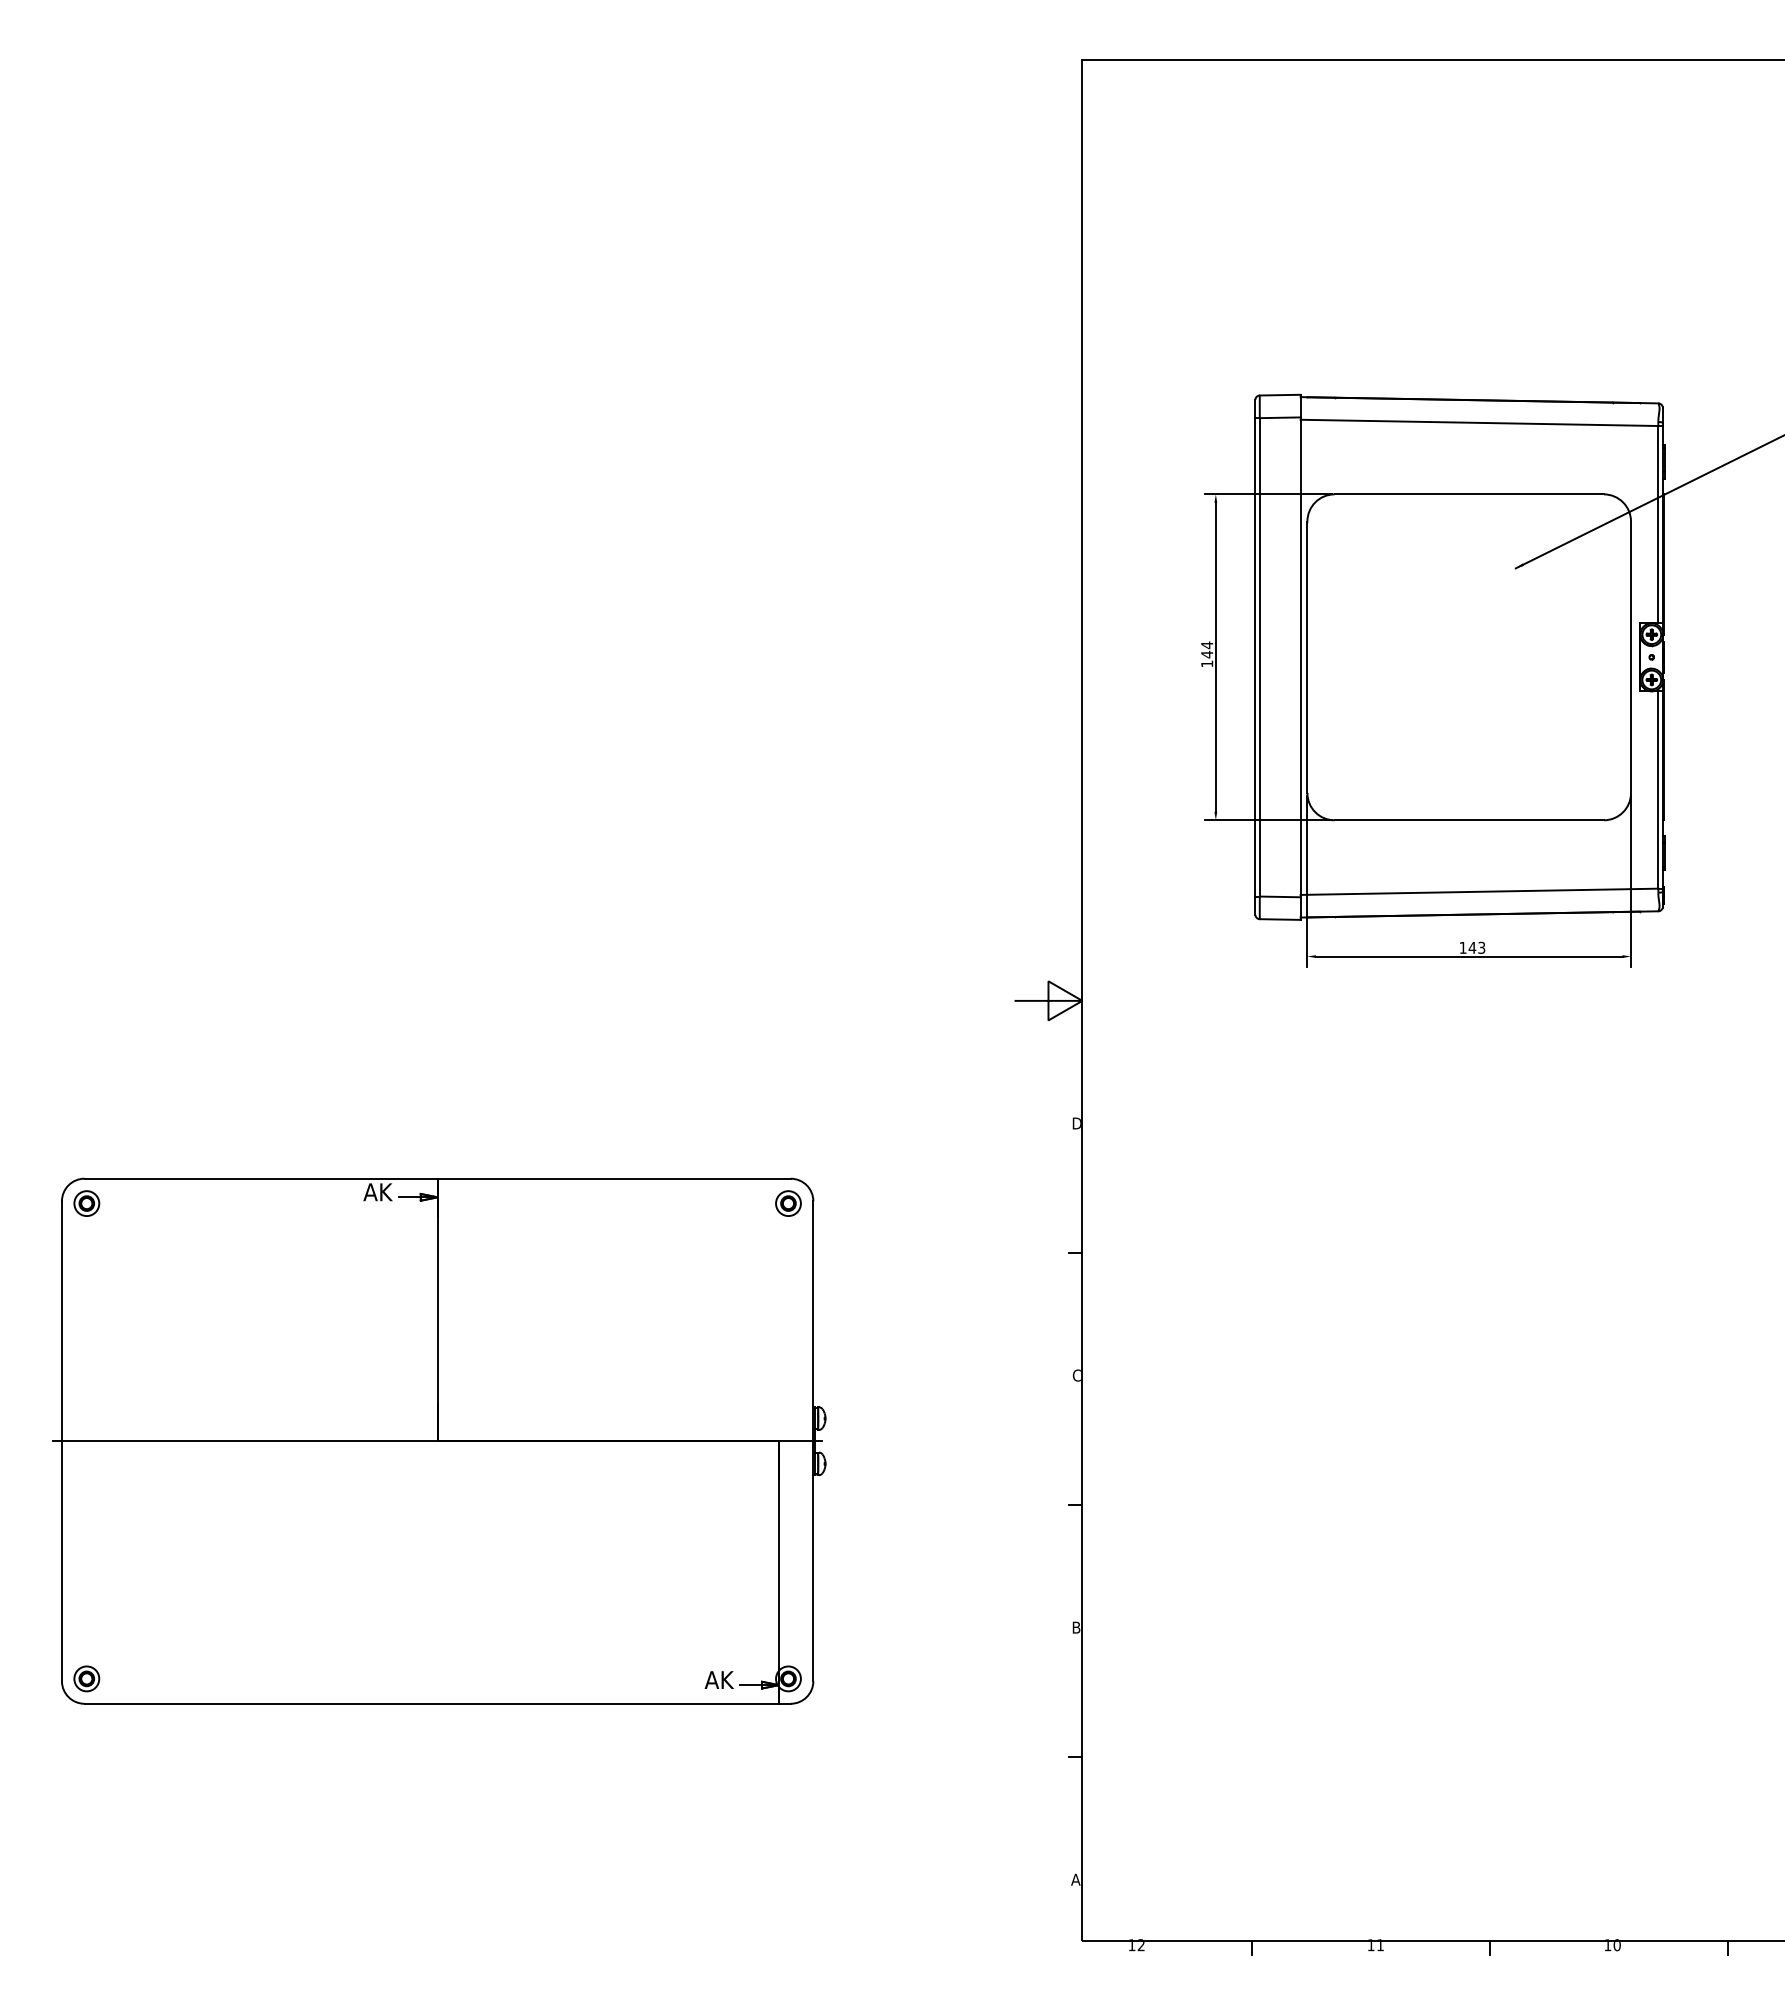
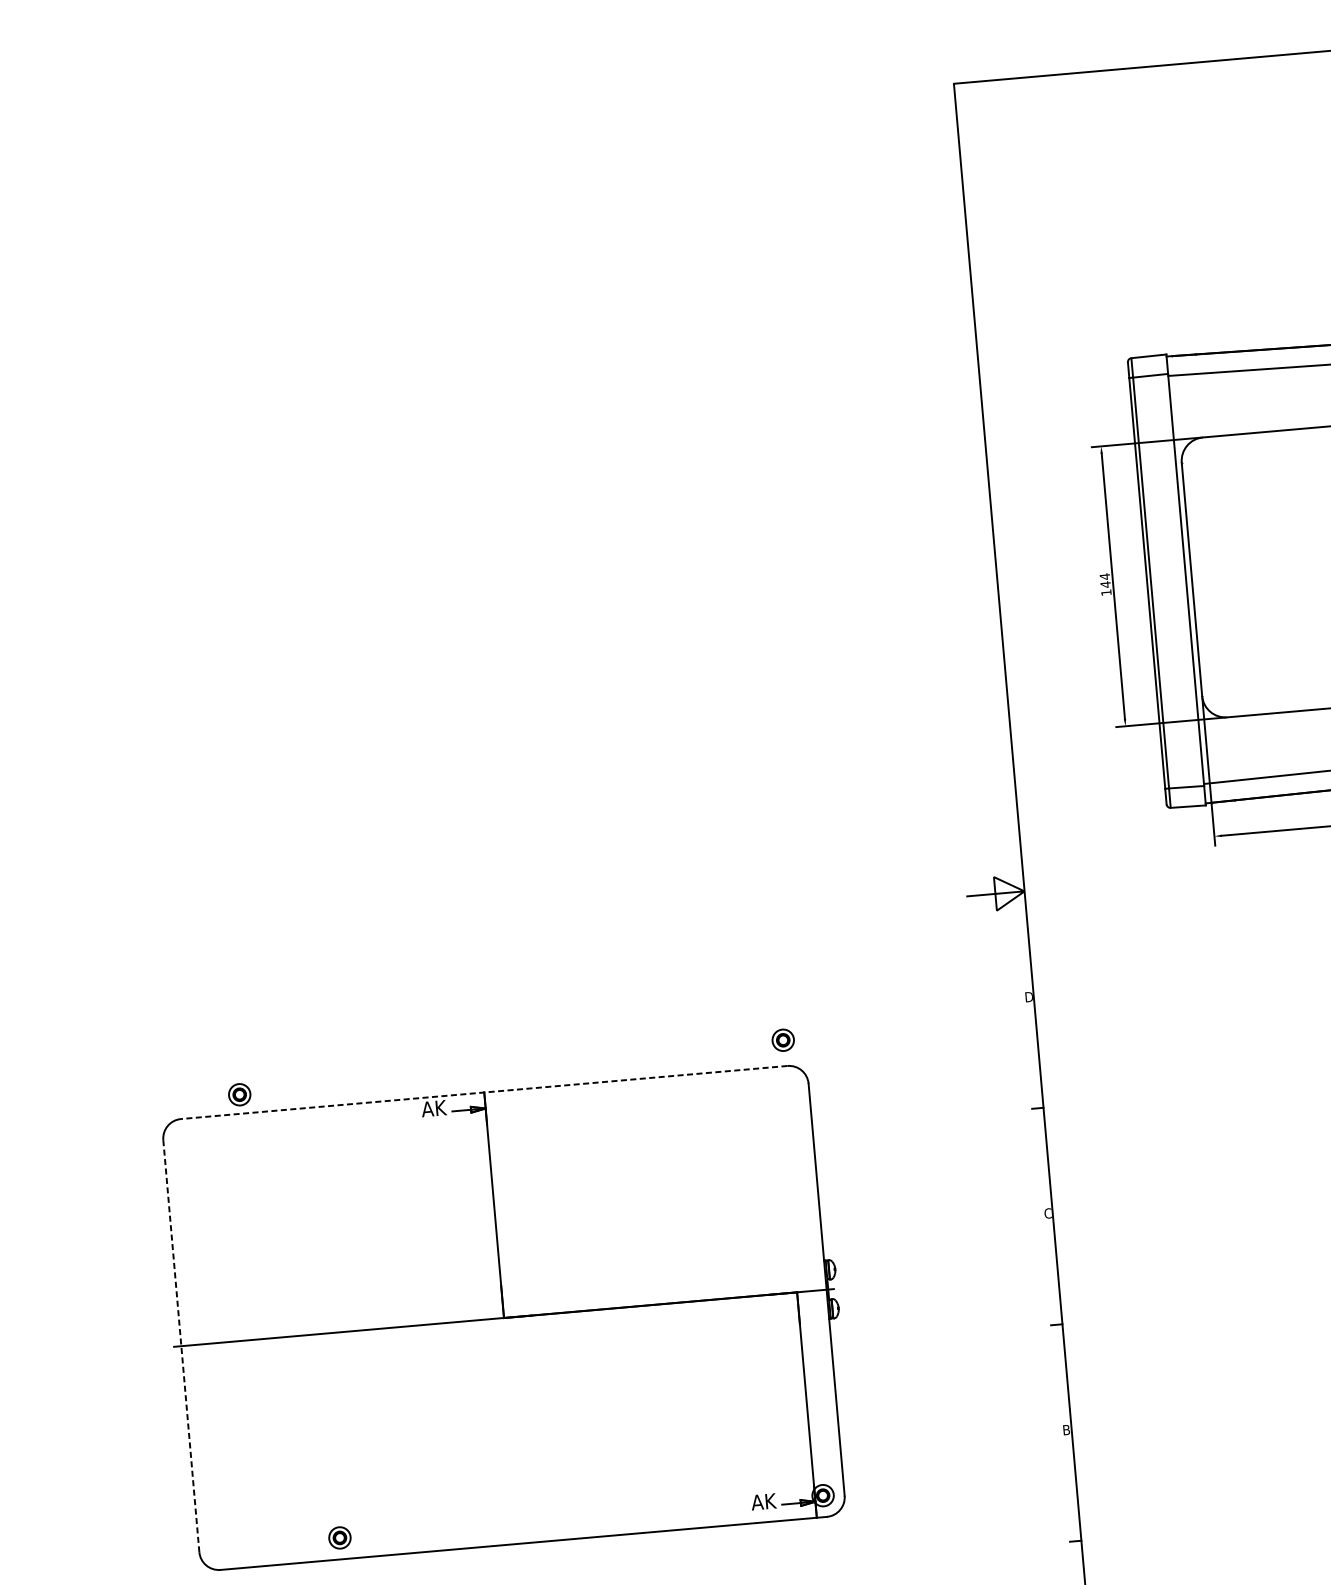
line: (437, 1178) -> (484, 1092), solid -> dashed
part: (86, 1203) -> (239, 1094), moved
part: (788, 1203) -> (783, 1040), moved
line: (61, 1441) -> (180, 1346), solid -> dashed
part: (86, 1678) -> (339, 1537), moved

